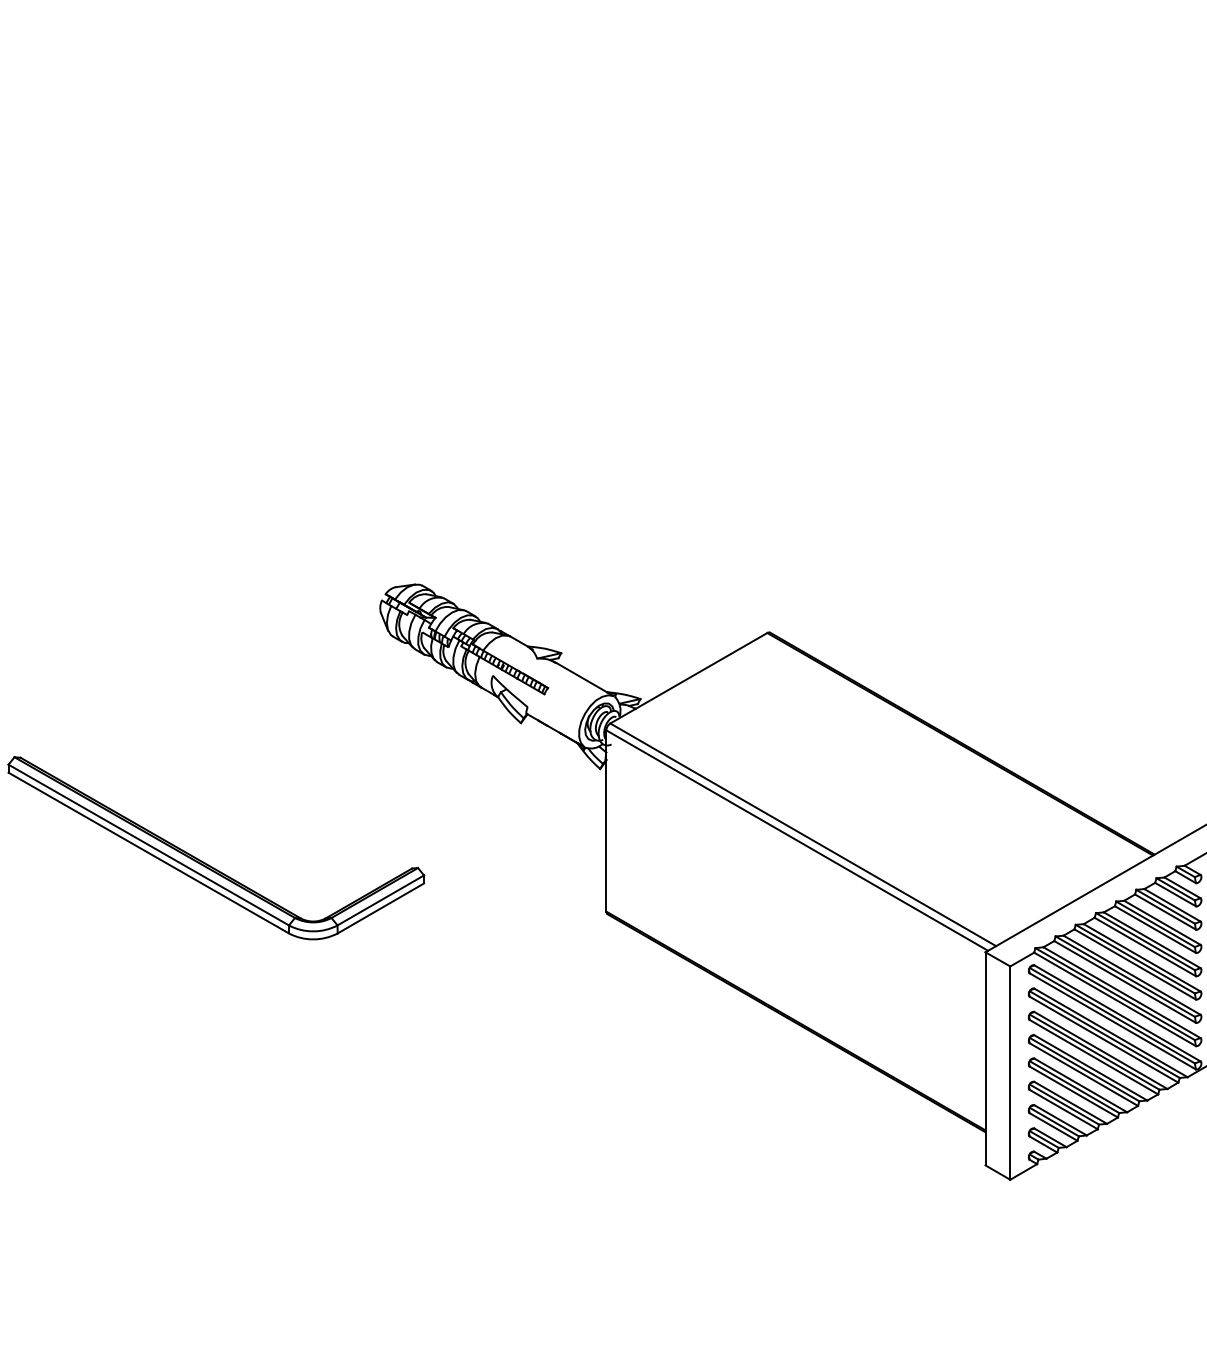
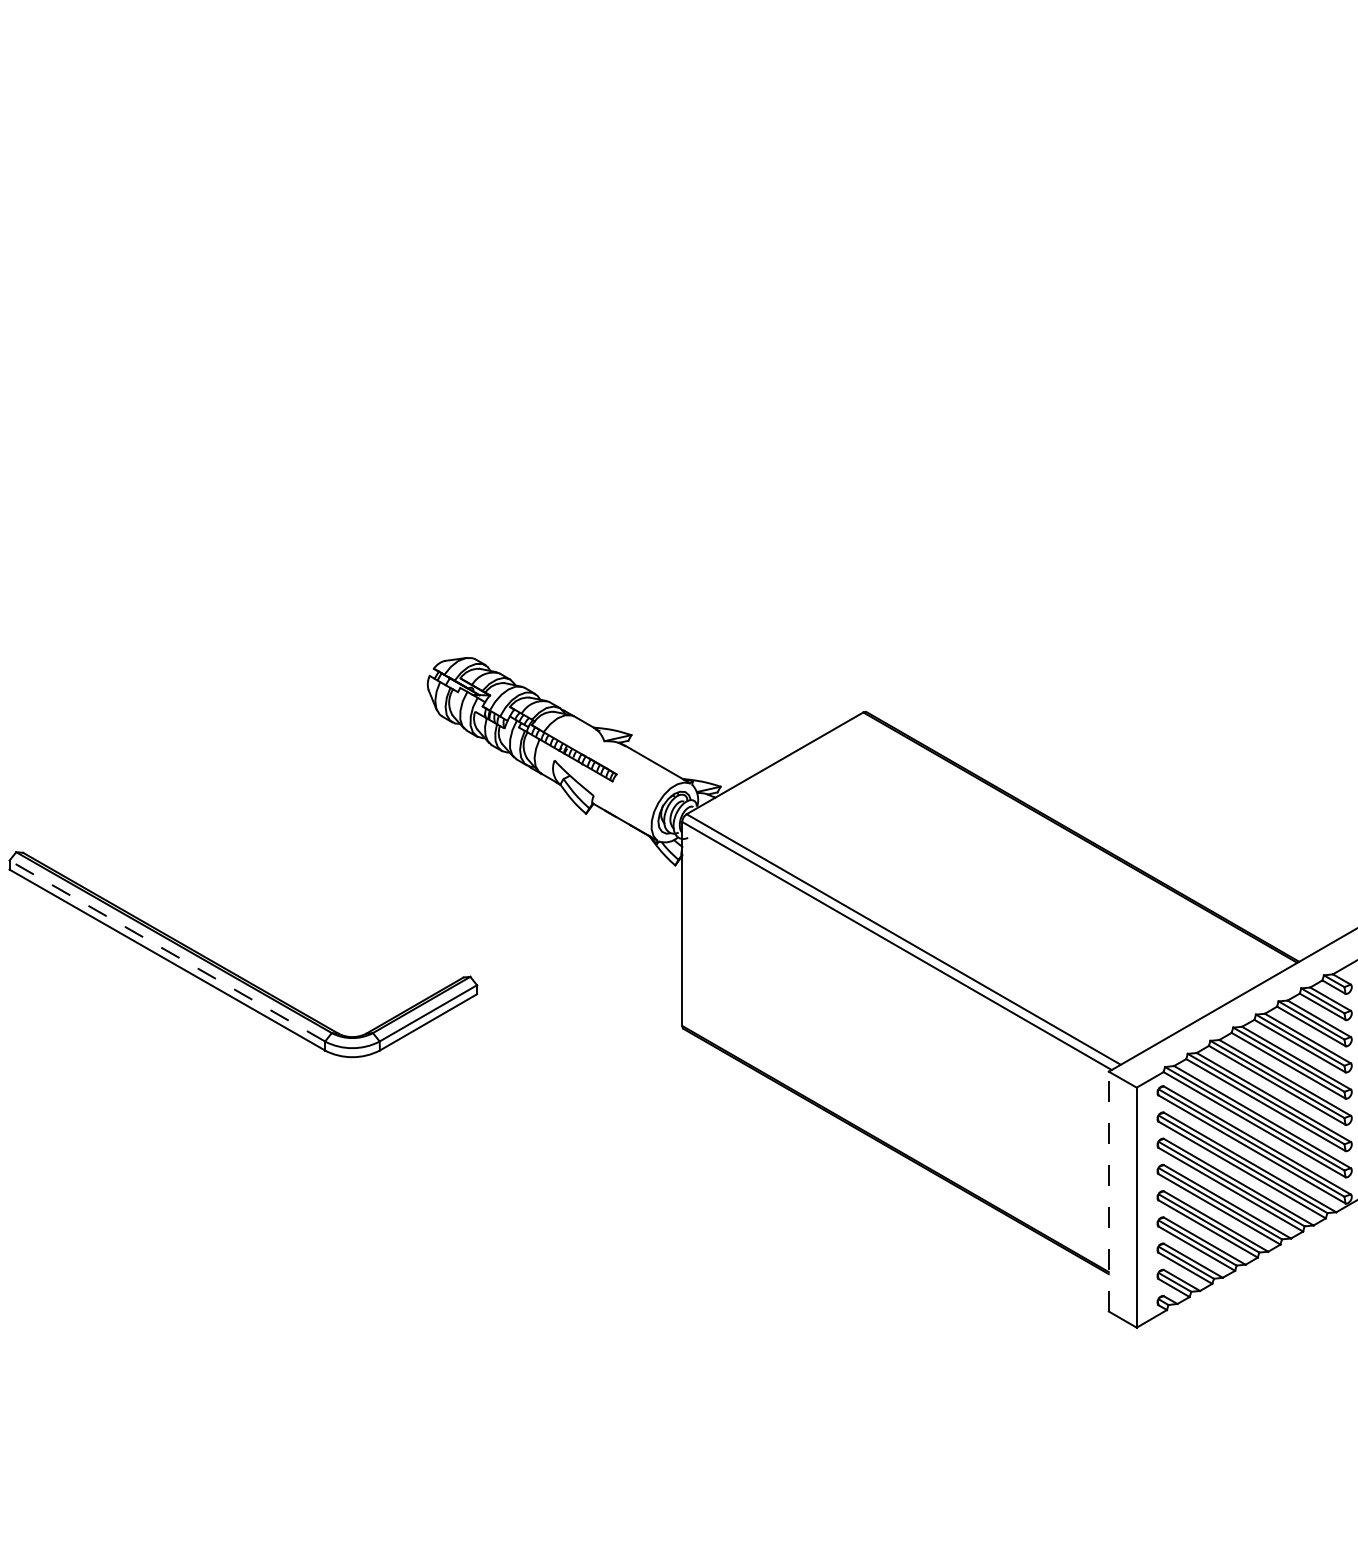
line: (148, 845) -> (167, 951), solid -> dashed
line: (985, 1058) -> (1108, 1191), solid -> dashed

